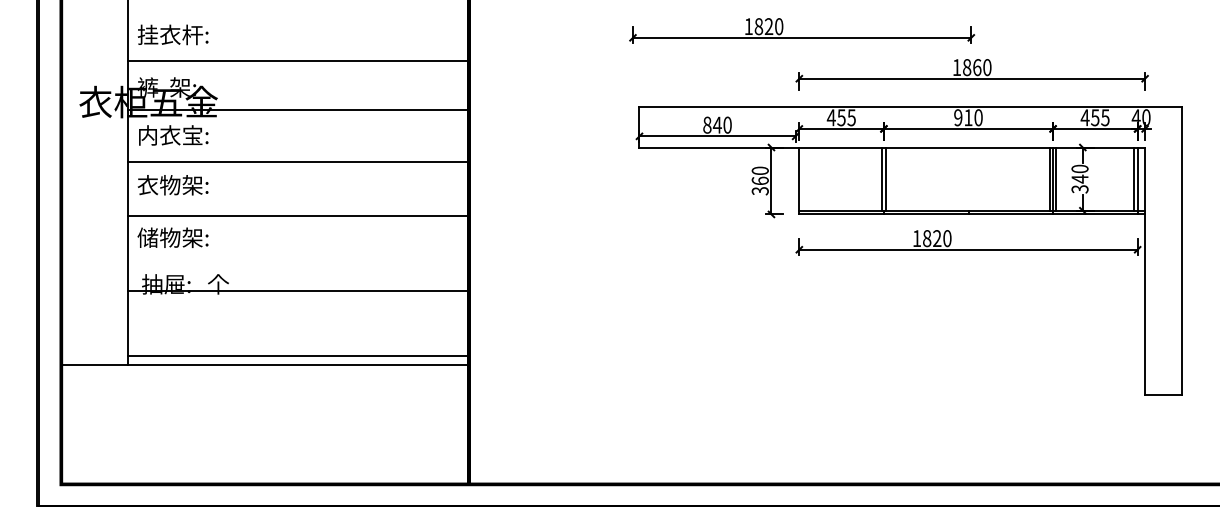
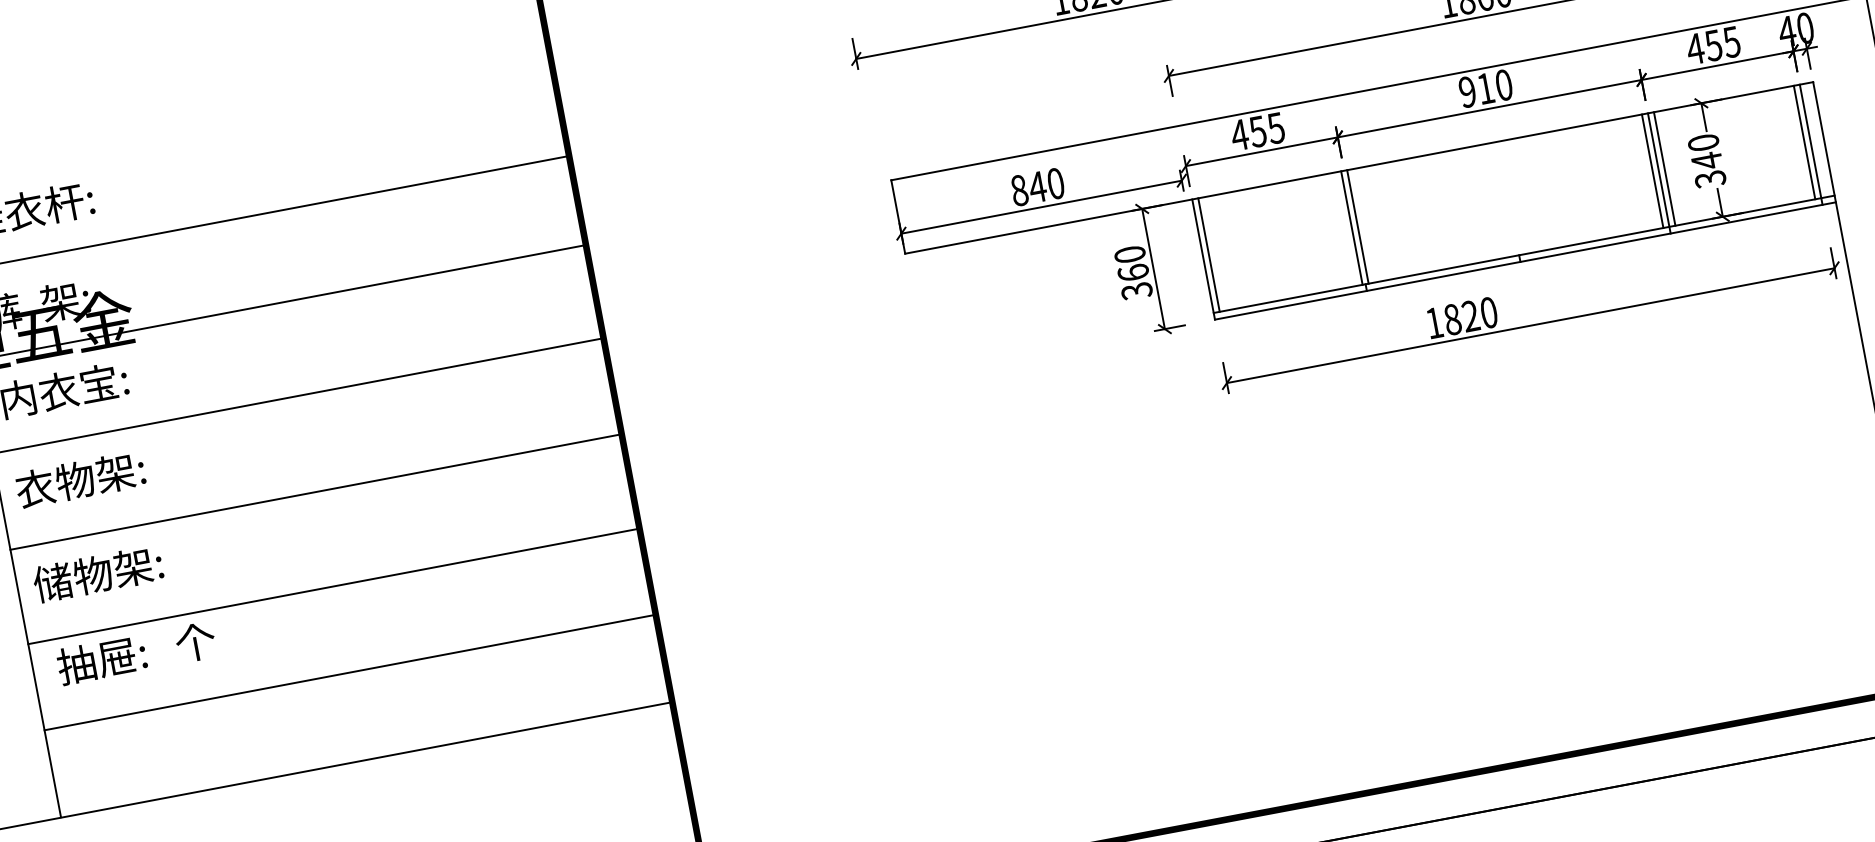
line: (802, 178) -> (1208, 254), added
line: (298, 291) -> (333, 586), moved
line: (298, 356) -> (350, 672), moved

